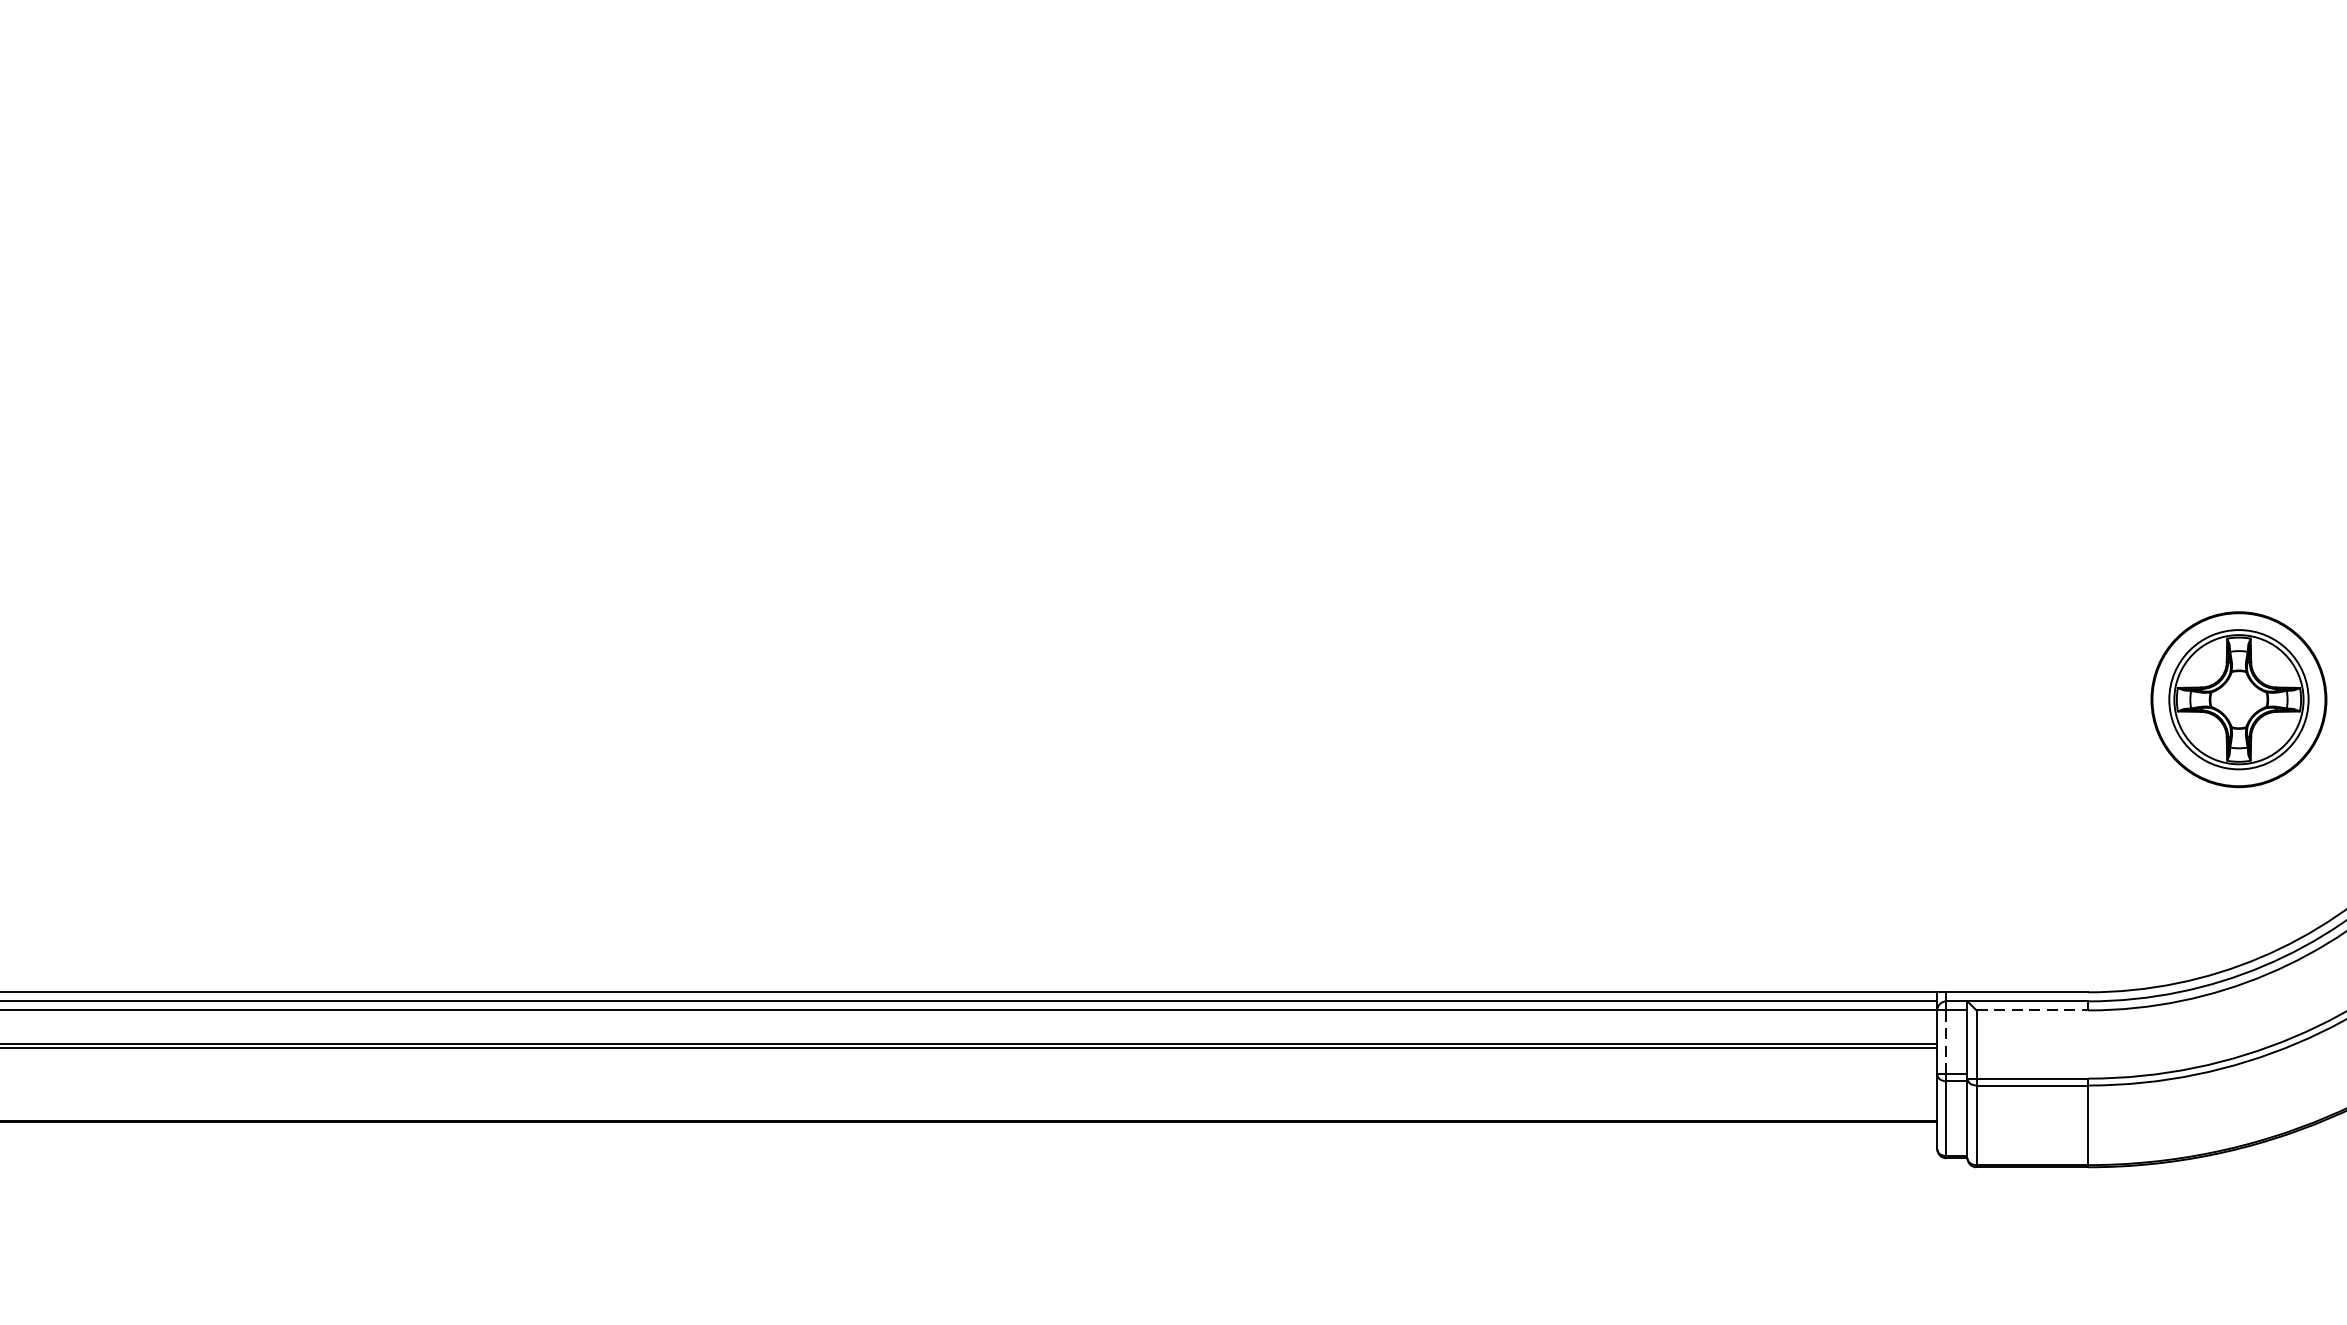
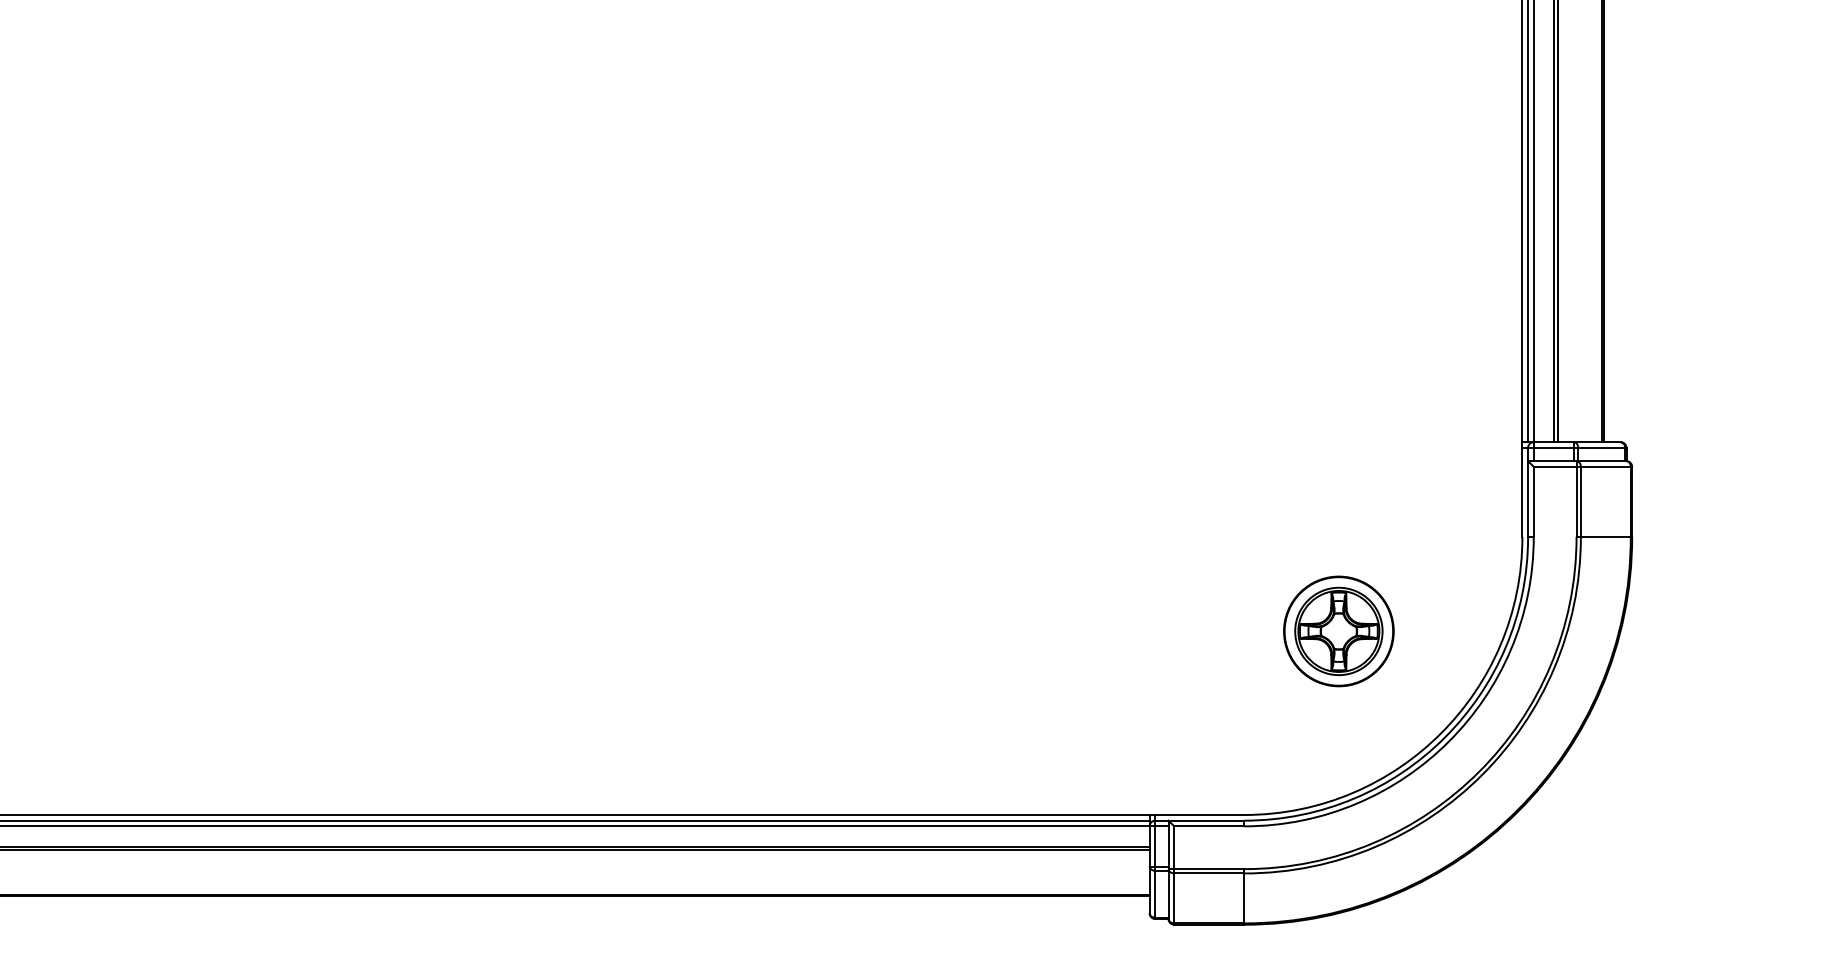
line: (2032, 1010) -> (1209, 826), dashed -> solid
line: (1946, 1040) -> (1155, 845), dashed -> solid

